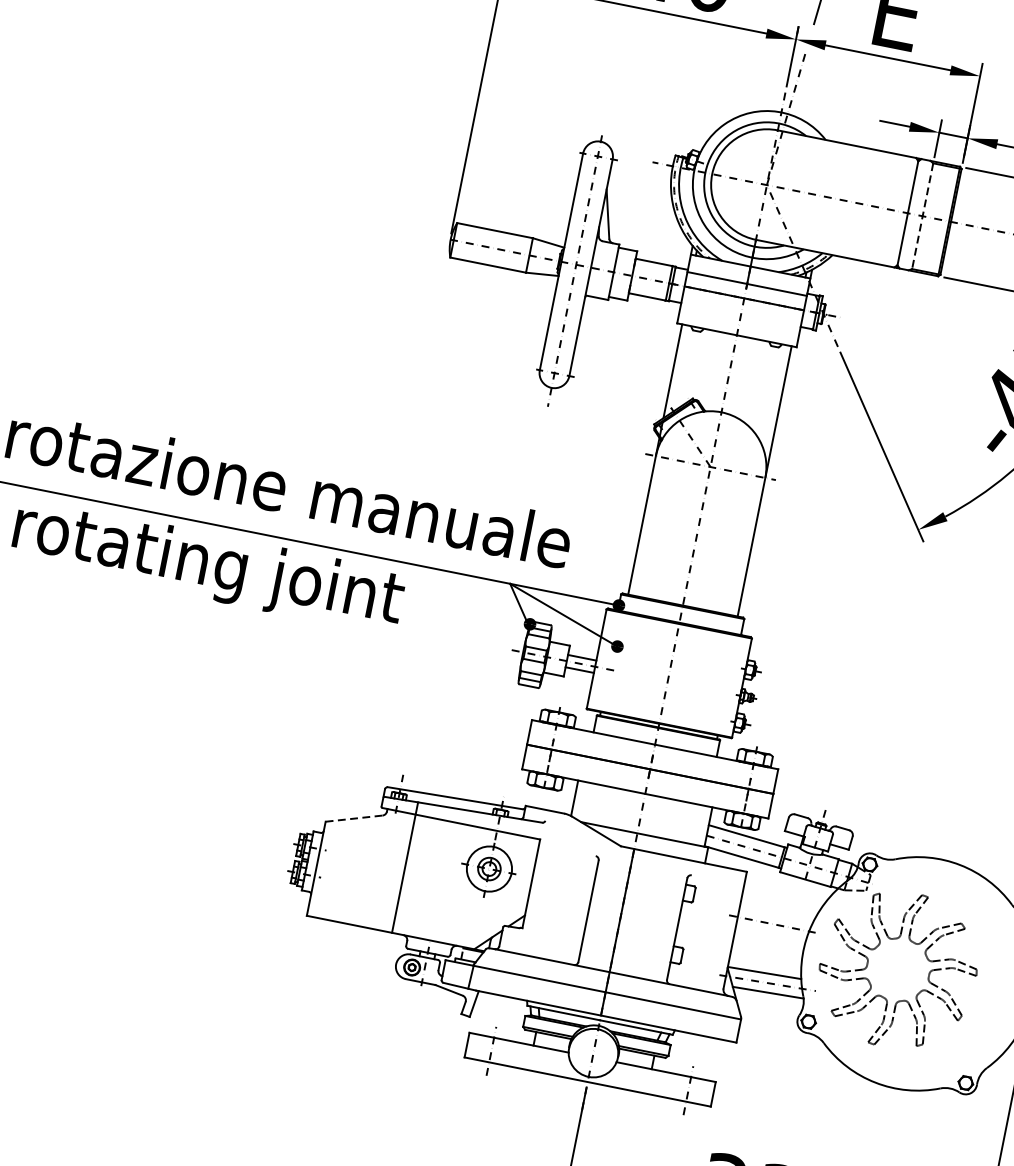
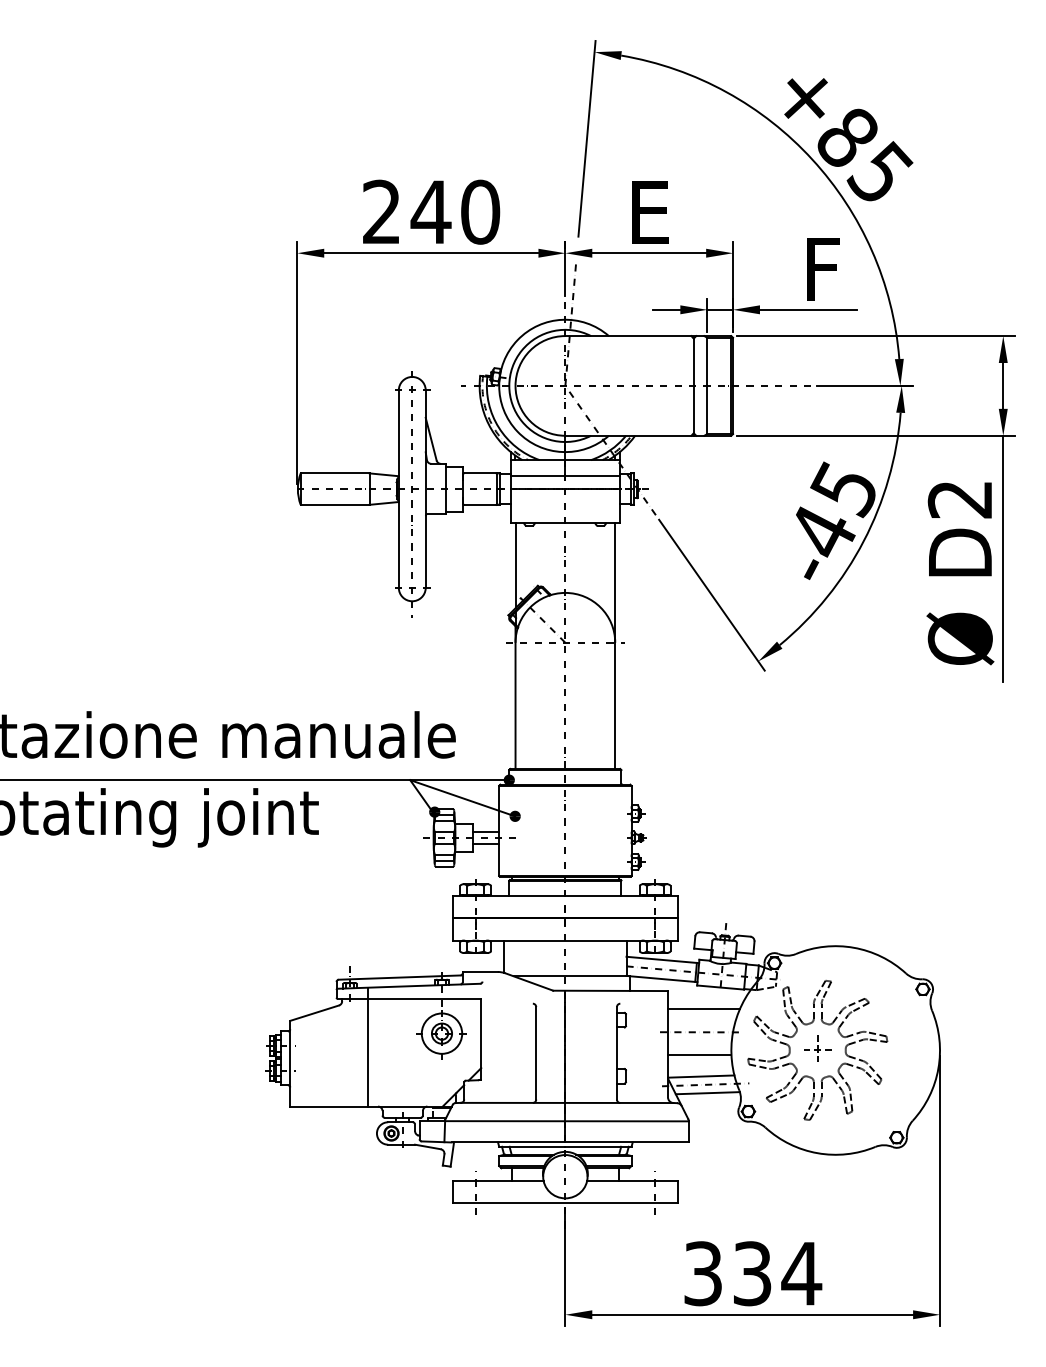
line: (922, 216) -> (707, 386), dashed -> solid
line: (353, 818) -> (314, 1013), dashed -> solid
line: (783, 899) -> (704, 1008), added
line: (767, 948) -> (699, 1054), added
part: (898, 967) -> (817, 1048), added

